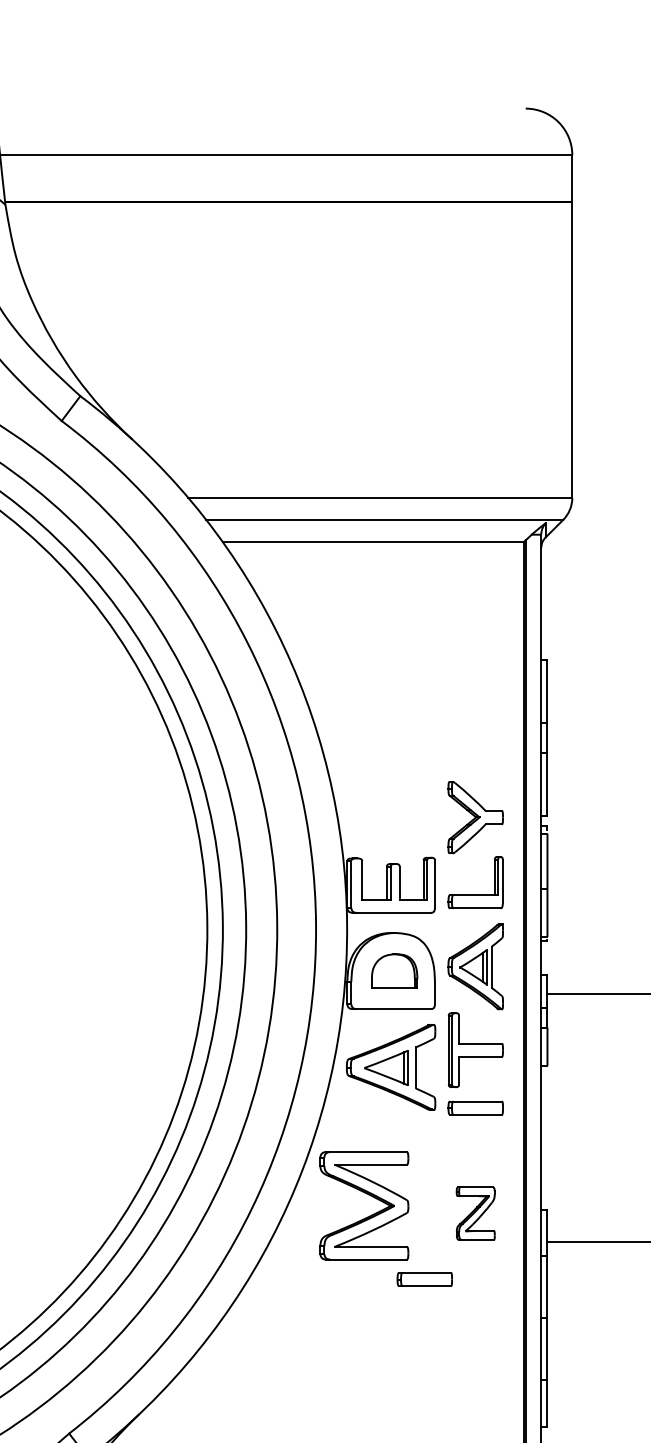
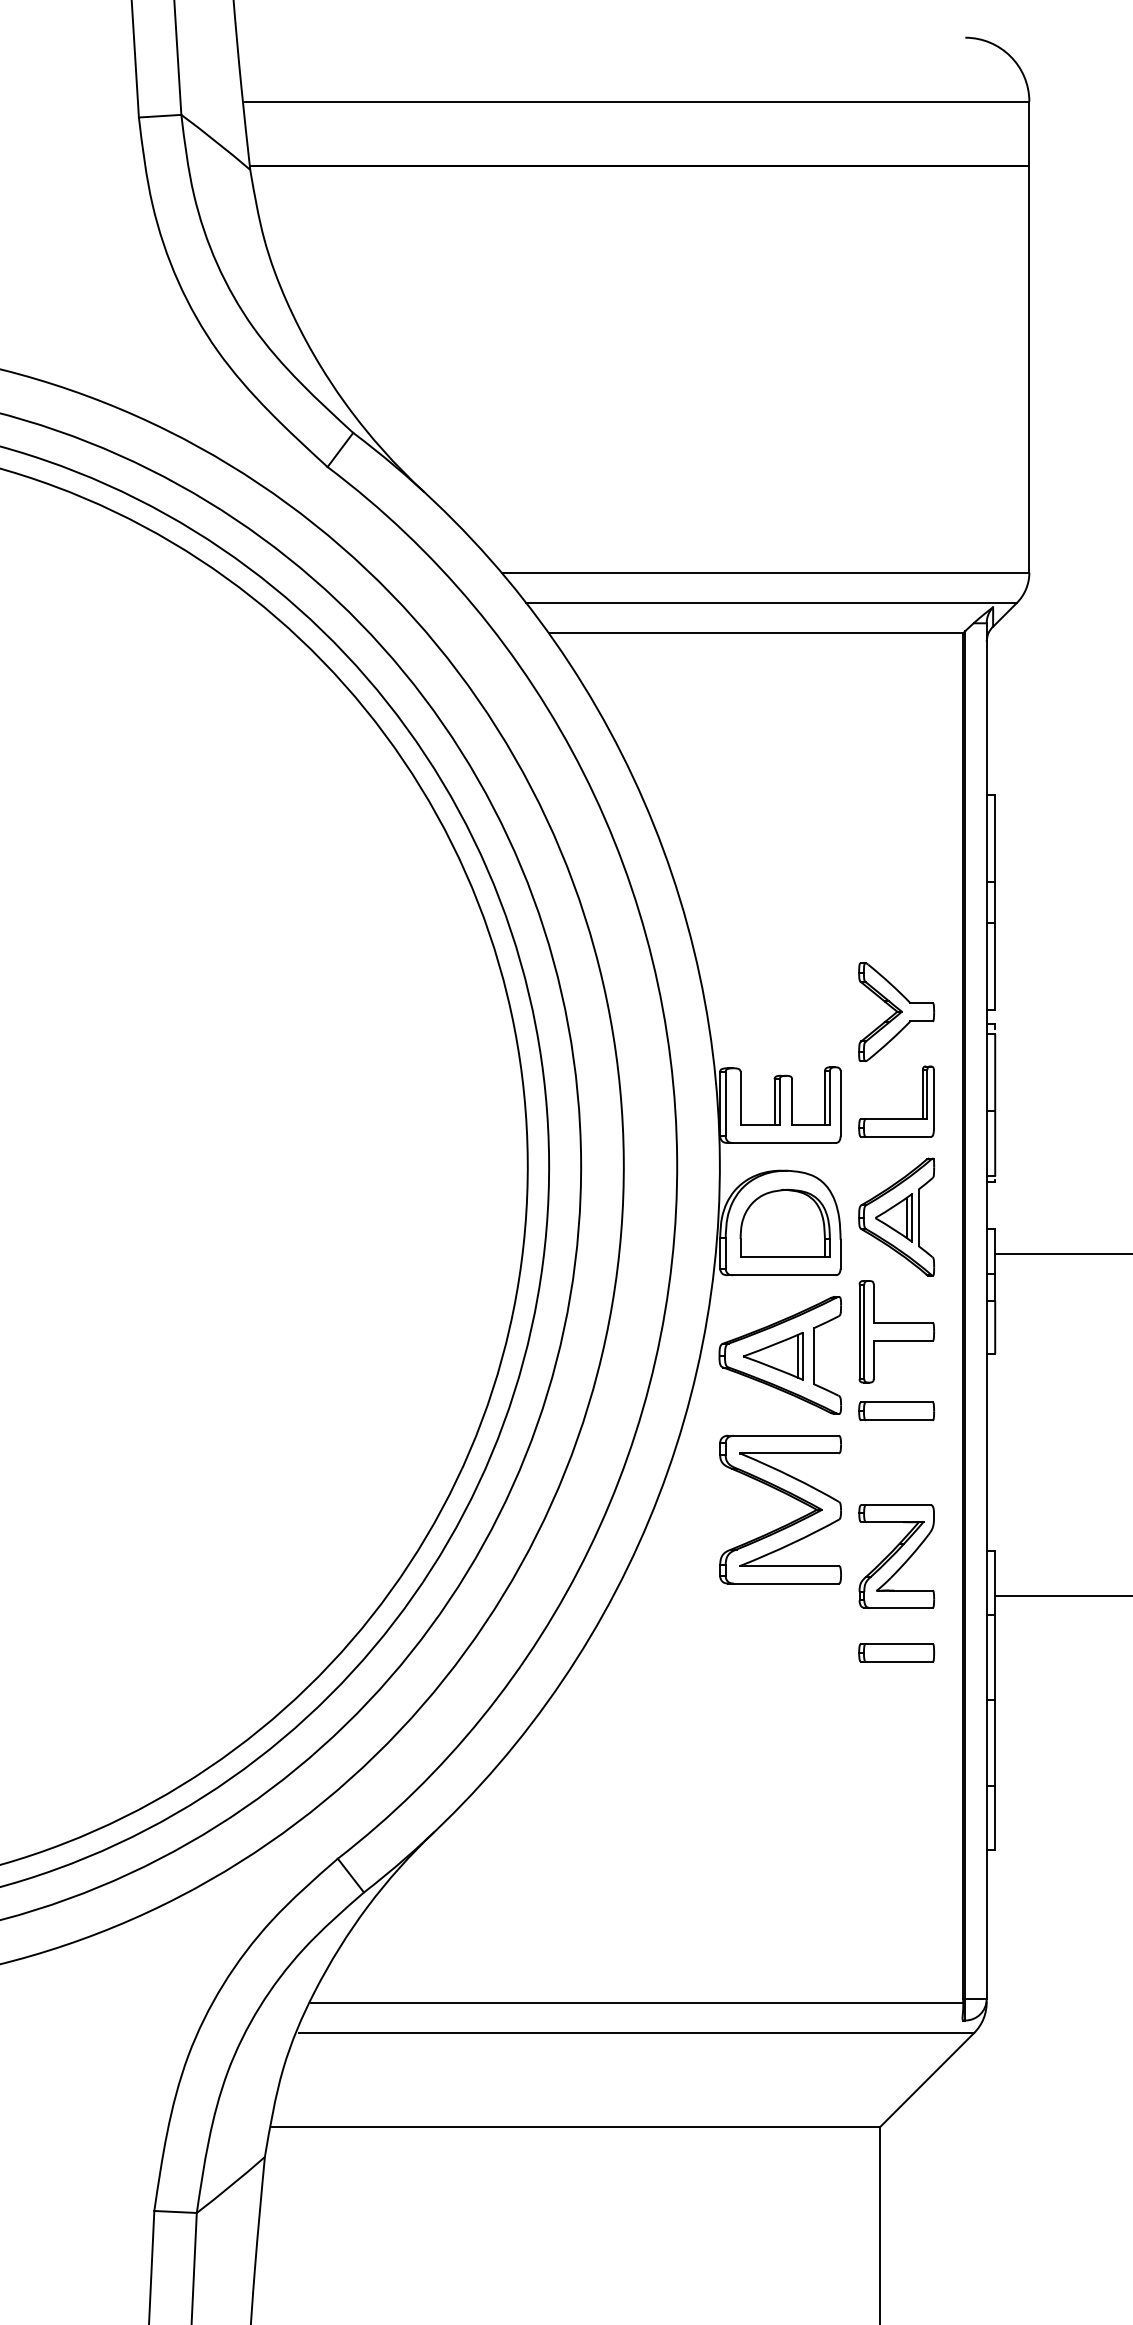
part: (394, 970) -> (784, 1222), size x1.43
part: (369, 1195) -> (787, 1495), moved
part: (475, 1213) -> (896, 1556), size x1.43
part: (424, 1279) -> (896, 1652), moved

